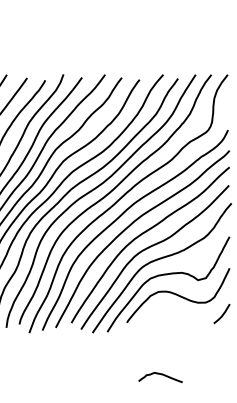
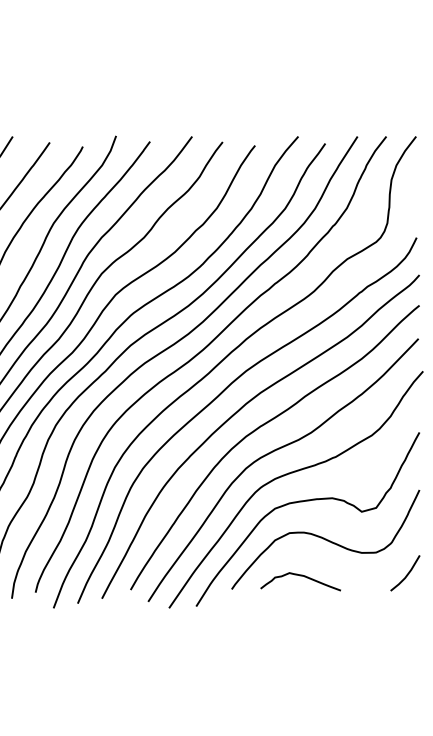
curve: (161, 375) -> (302, 578), moved

